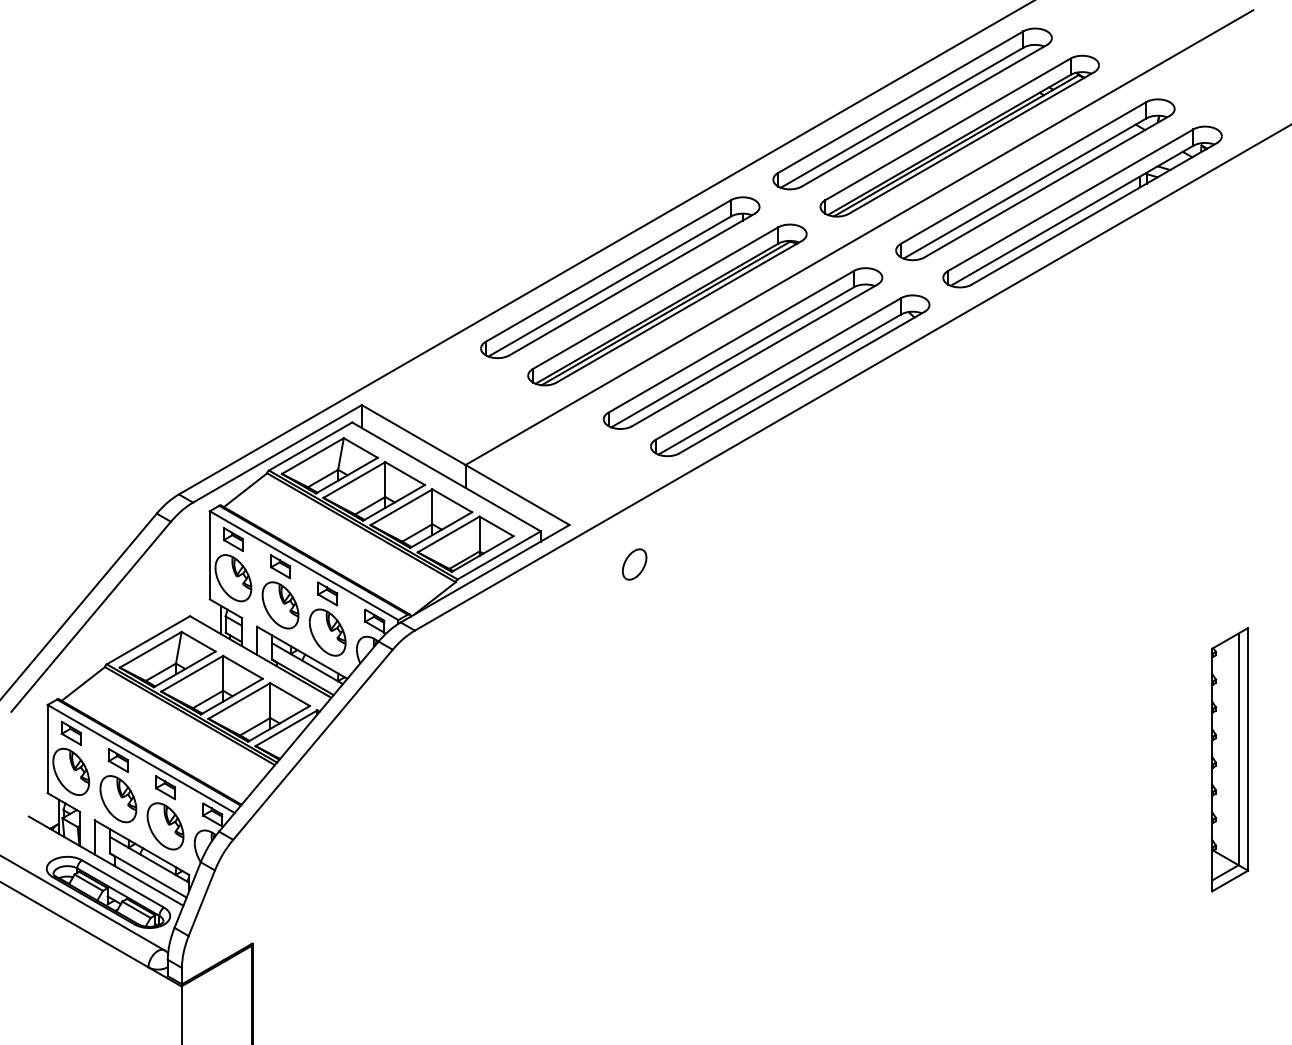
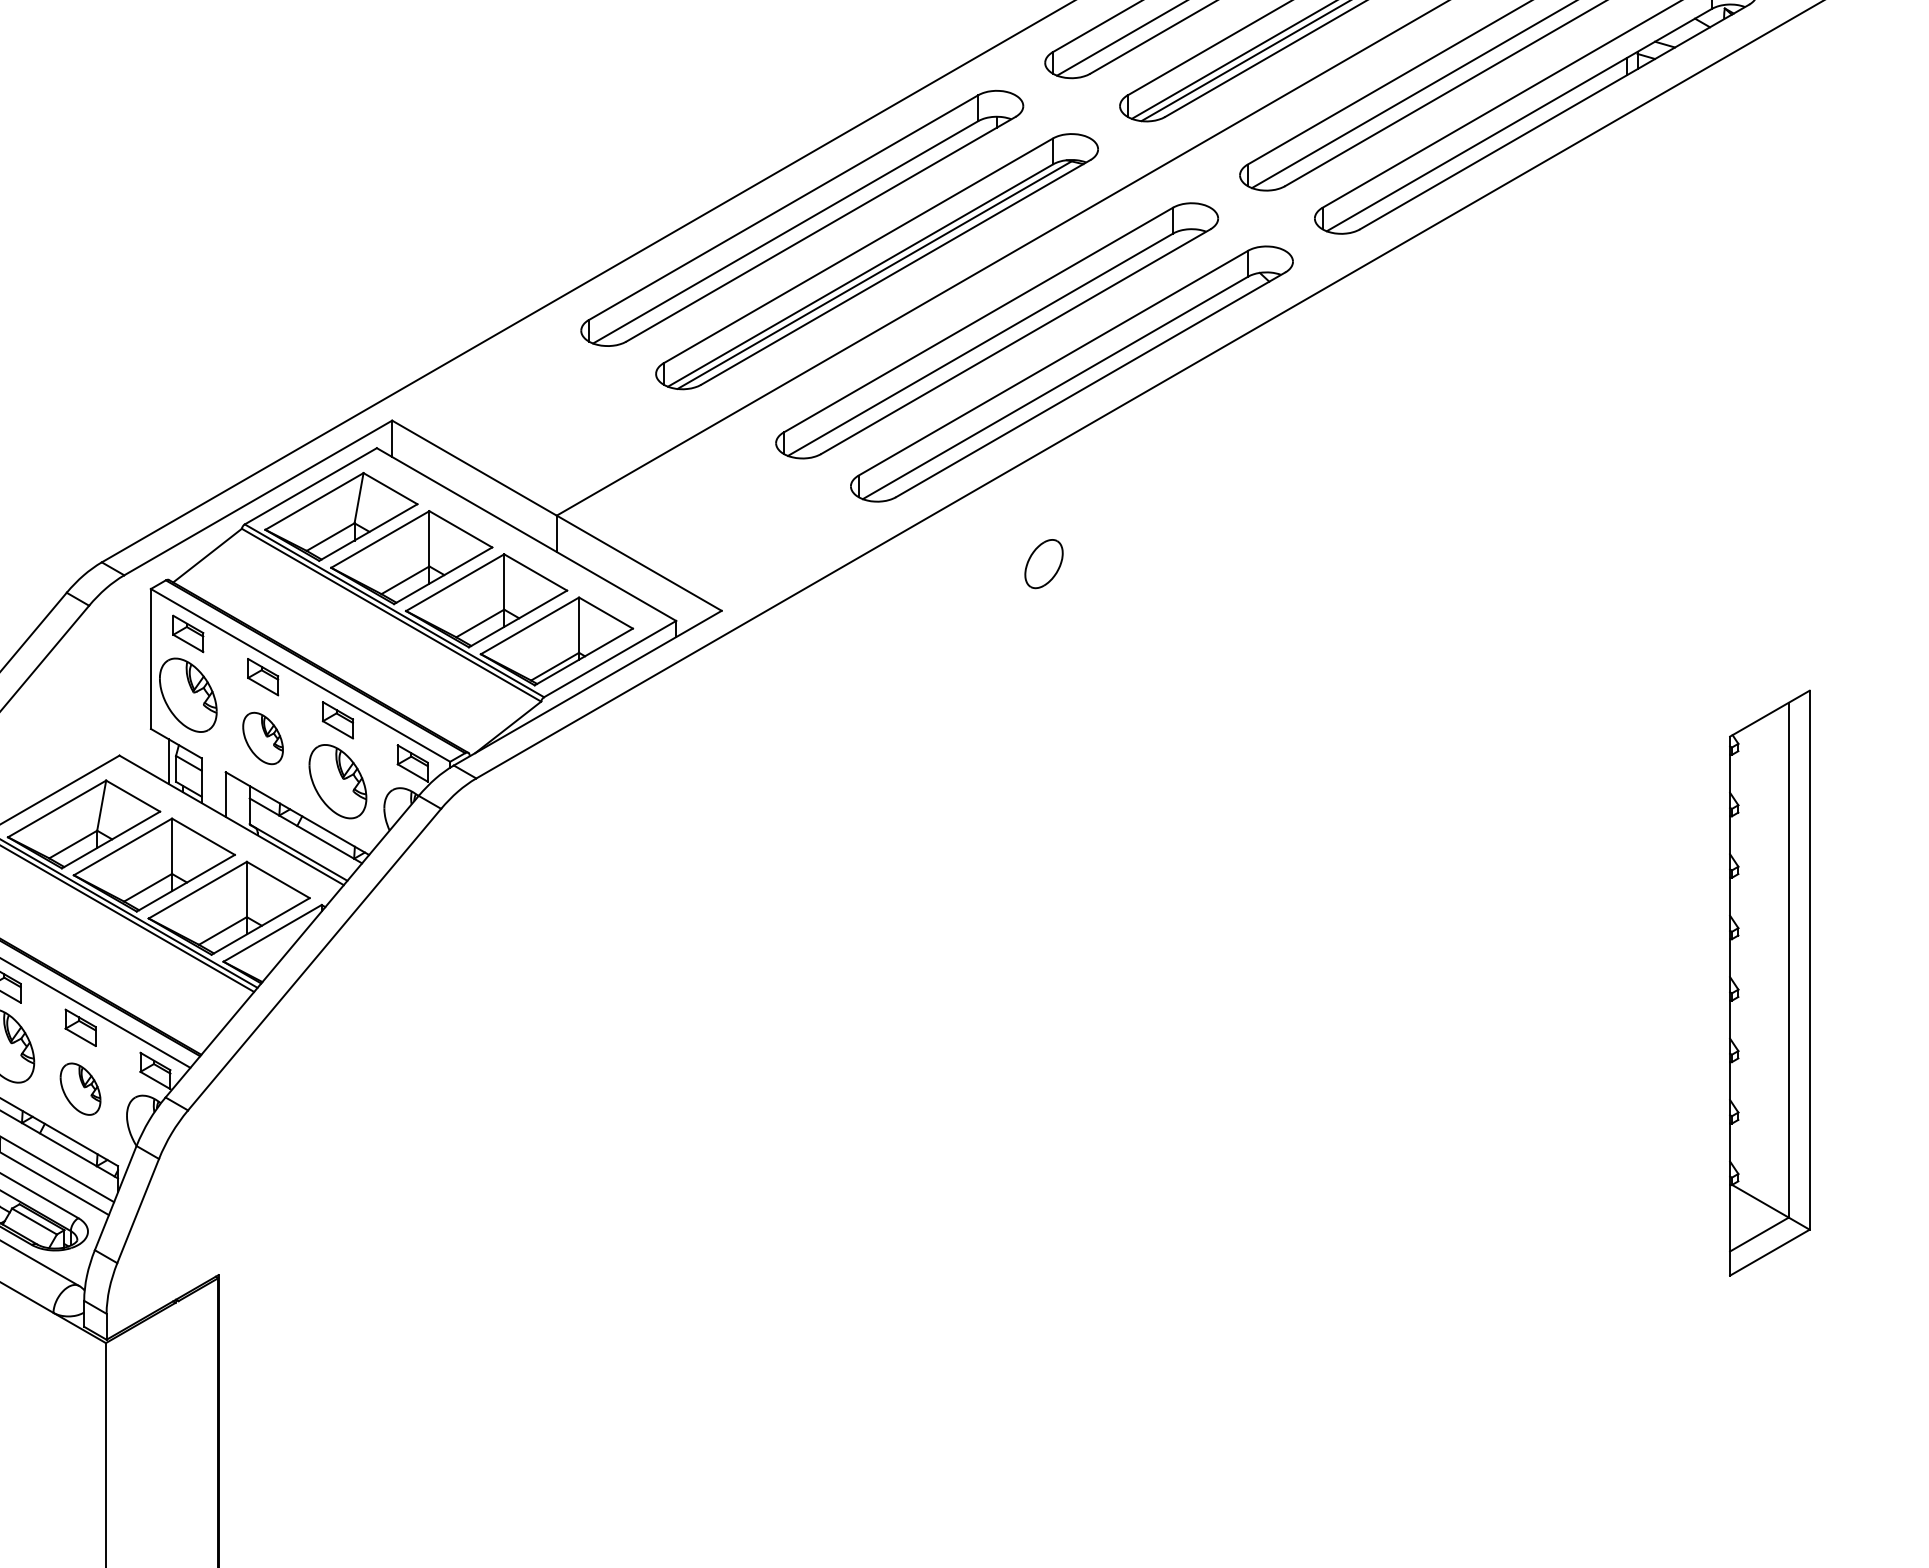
part: (634, 564) -> (1043, 564), moved
part: (280, 605) -> (263, 738), size x0.7
part: (1230, 759) -> (1770, 982), size x1.4
part: (165, 826) -> (80, 1089), size x0.7

